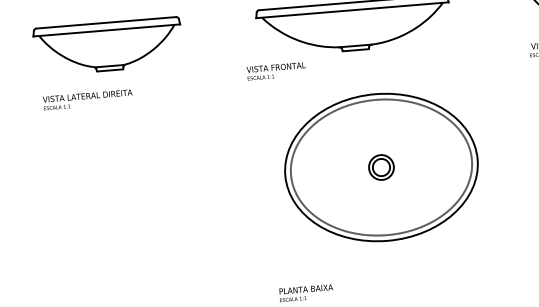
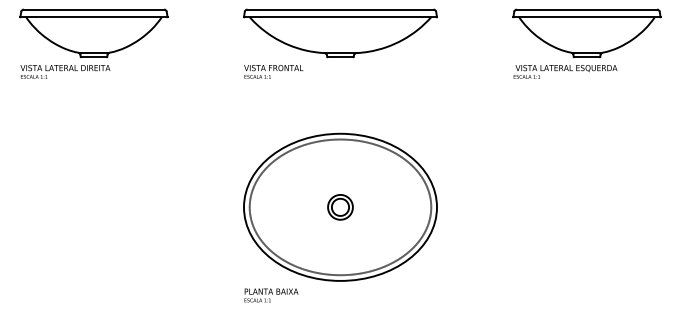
text: (276, 70) -> (273, 71), moved
text: (87, 99) -> (65, 71), moved
part: (381, 166) -> (340, 206), moved

